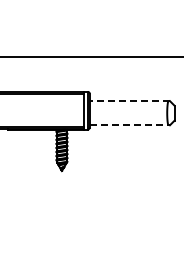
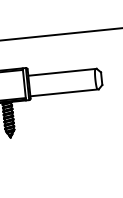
line: (129, 101) -> (62, 72), dashed -> solid
line: (130, 125) -> (65, 92), dashed -> solid

